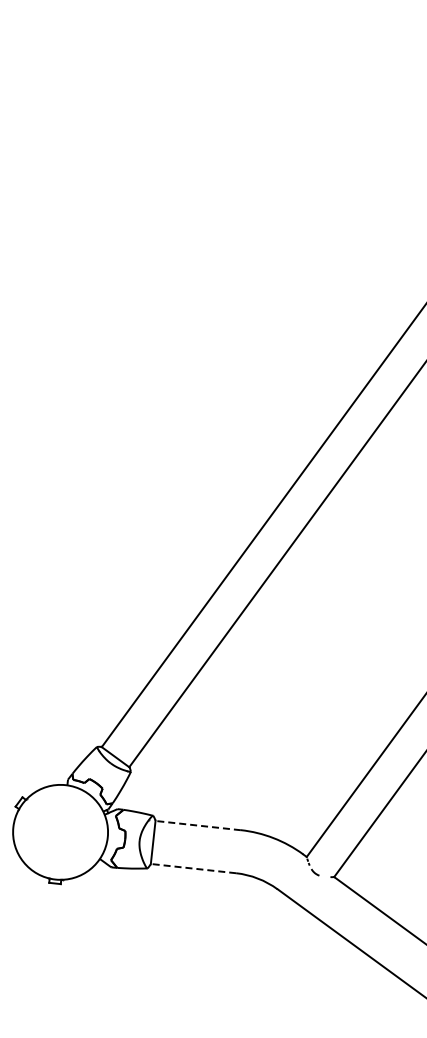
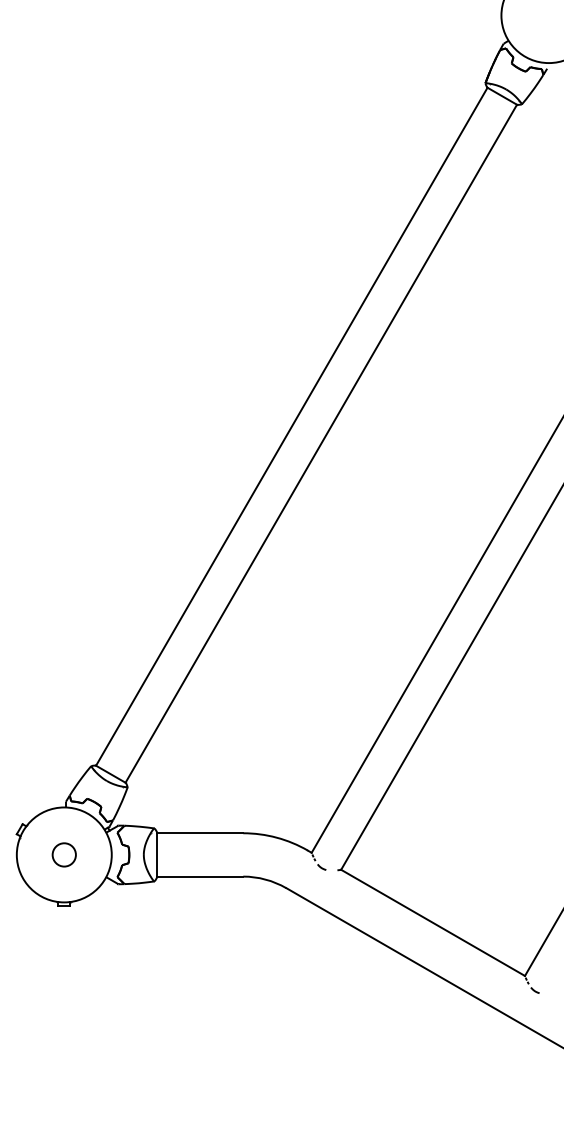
line: (198, 825) -> (200, 833), dashed -> solid
circle: (59, 831) -> (63, 854), added
line: (193, 868) -> (200, 876), dashed -> solid

